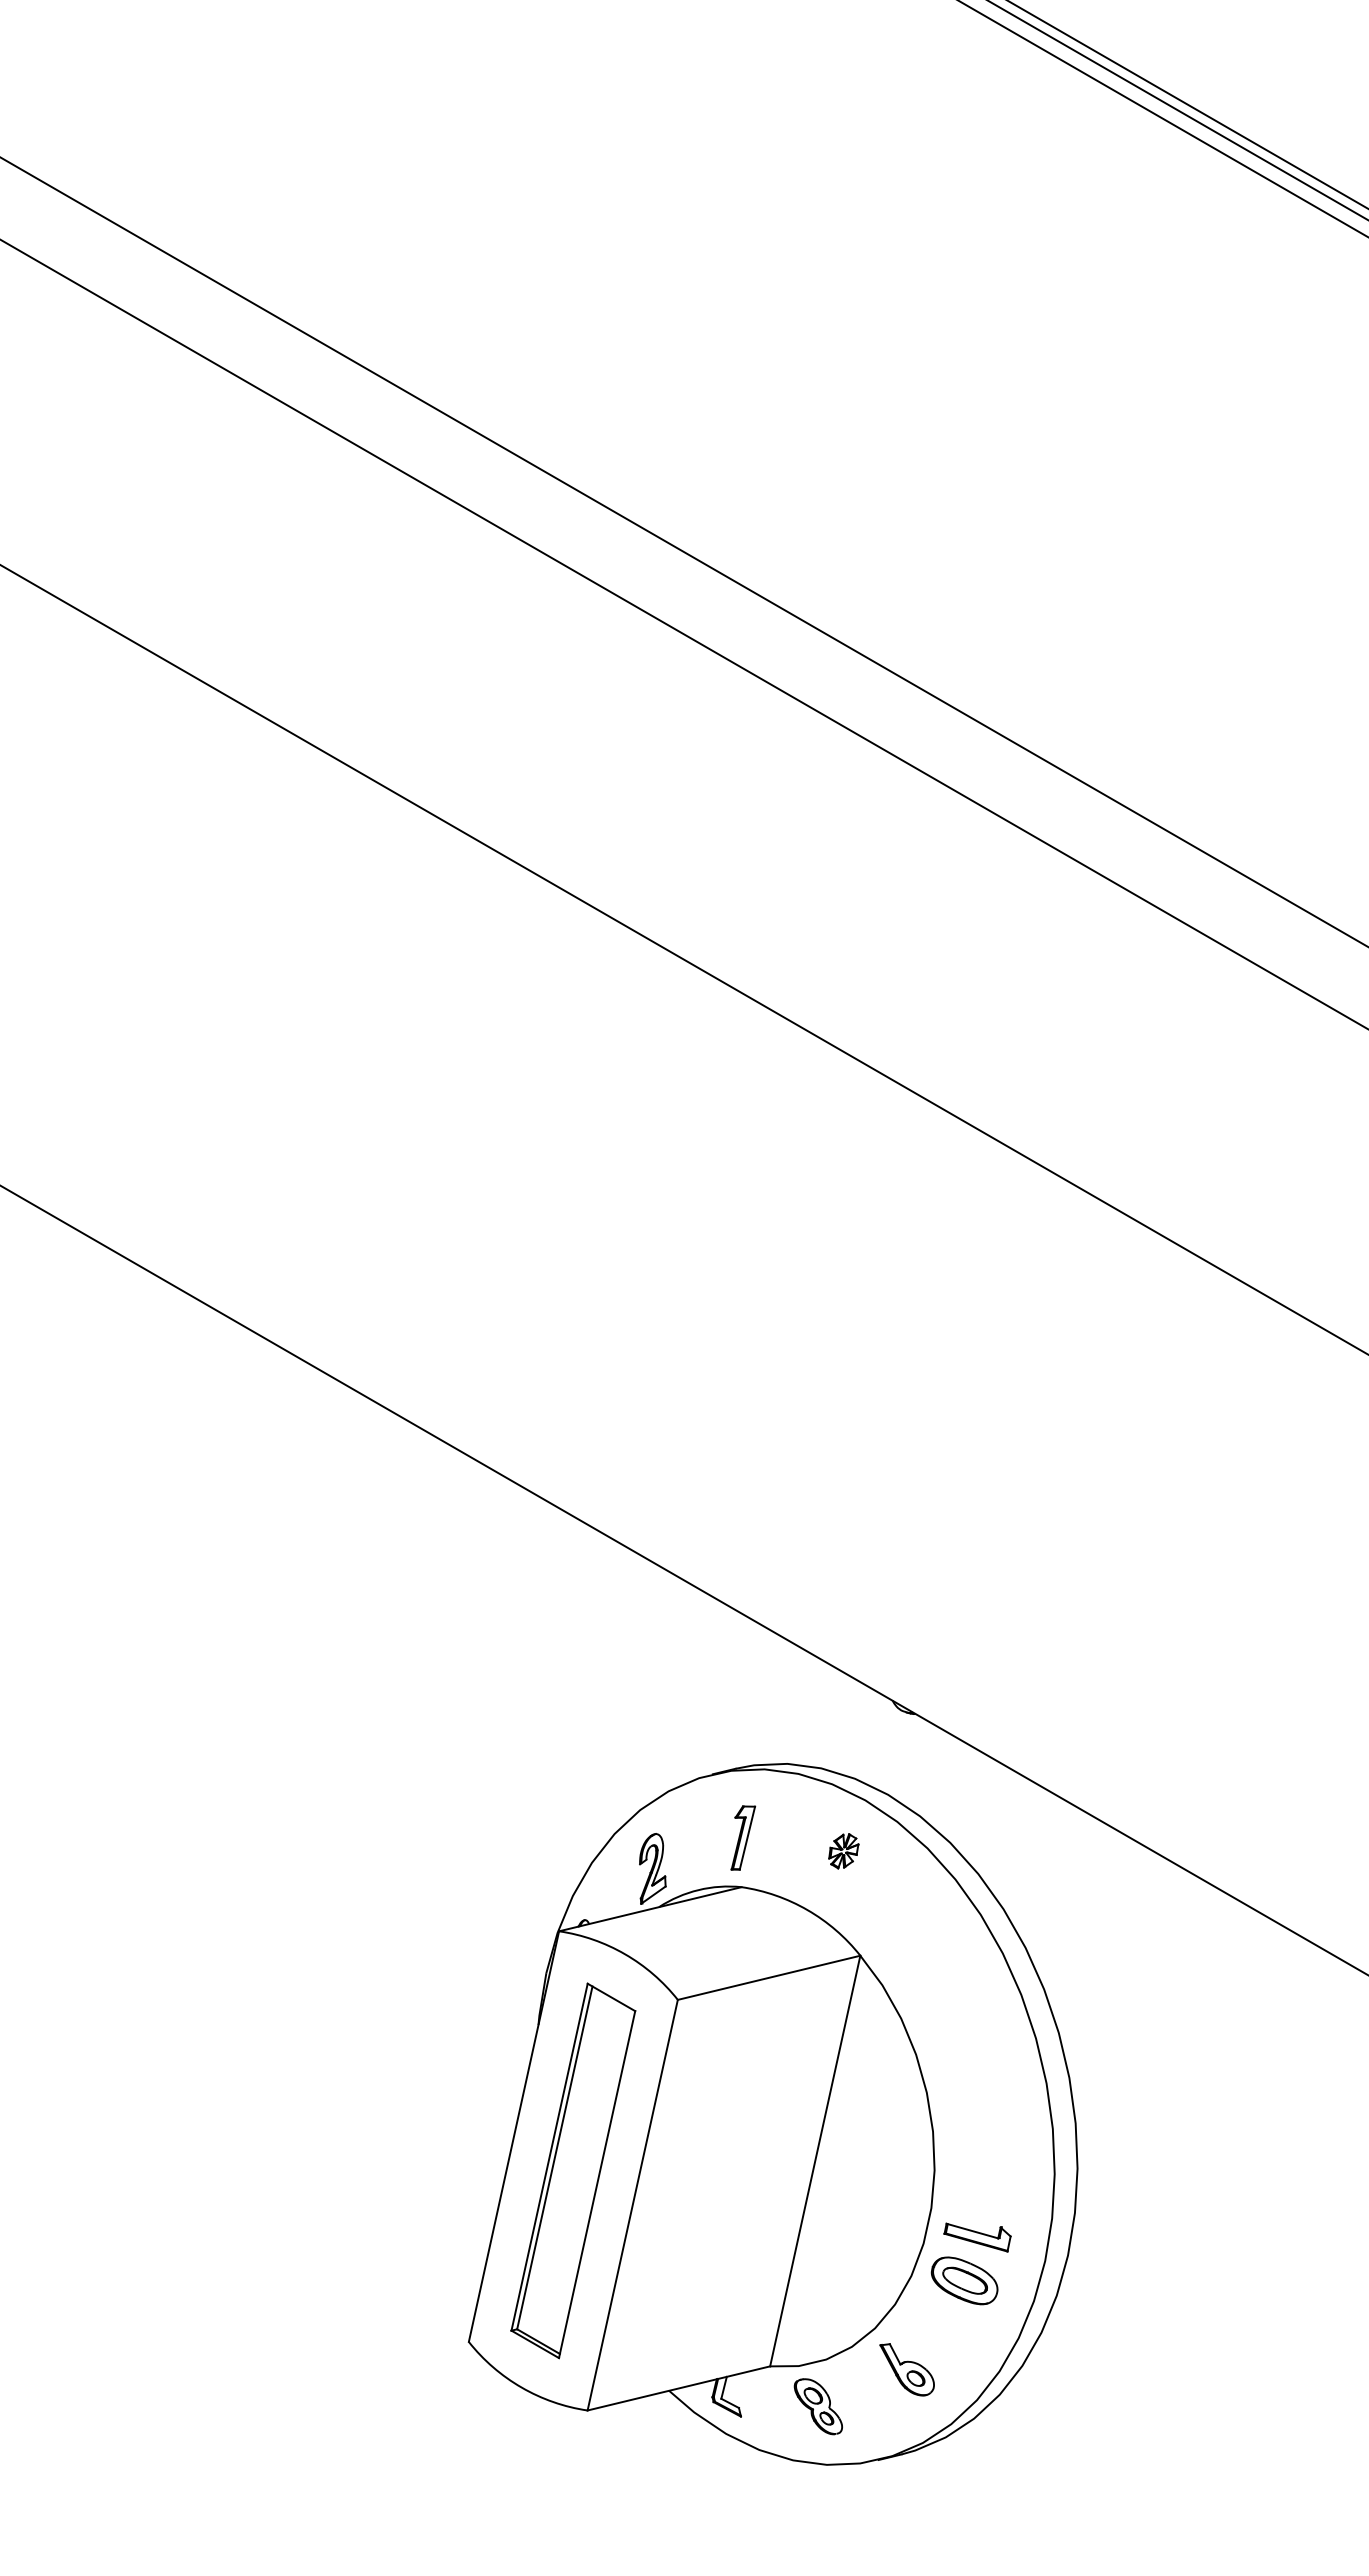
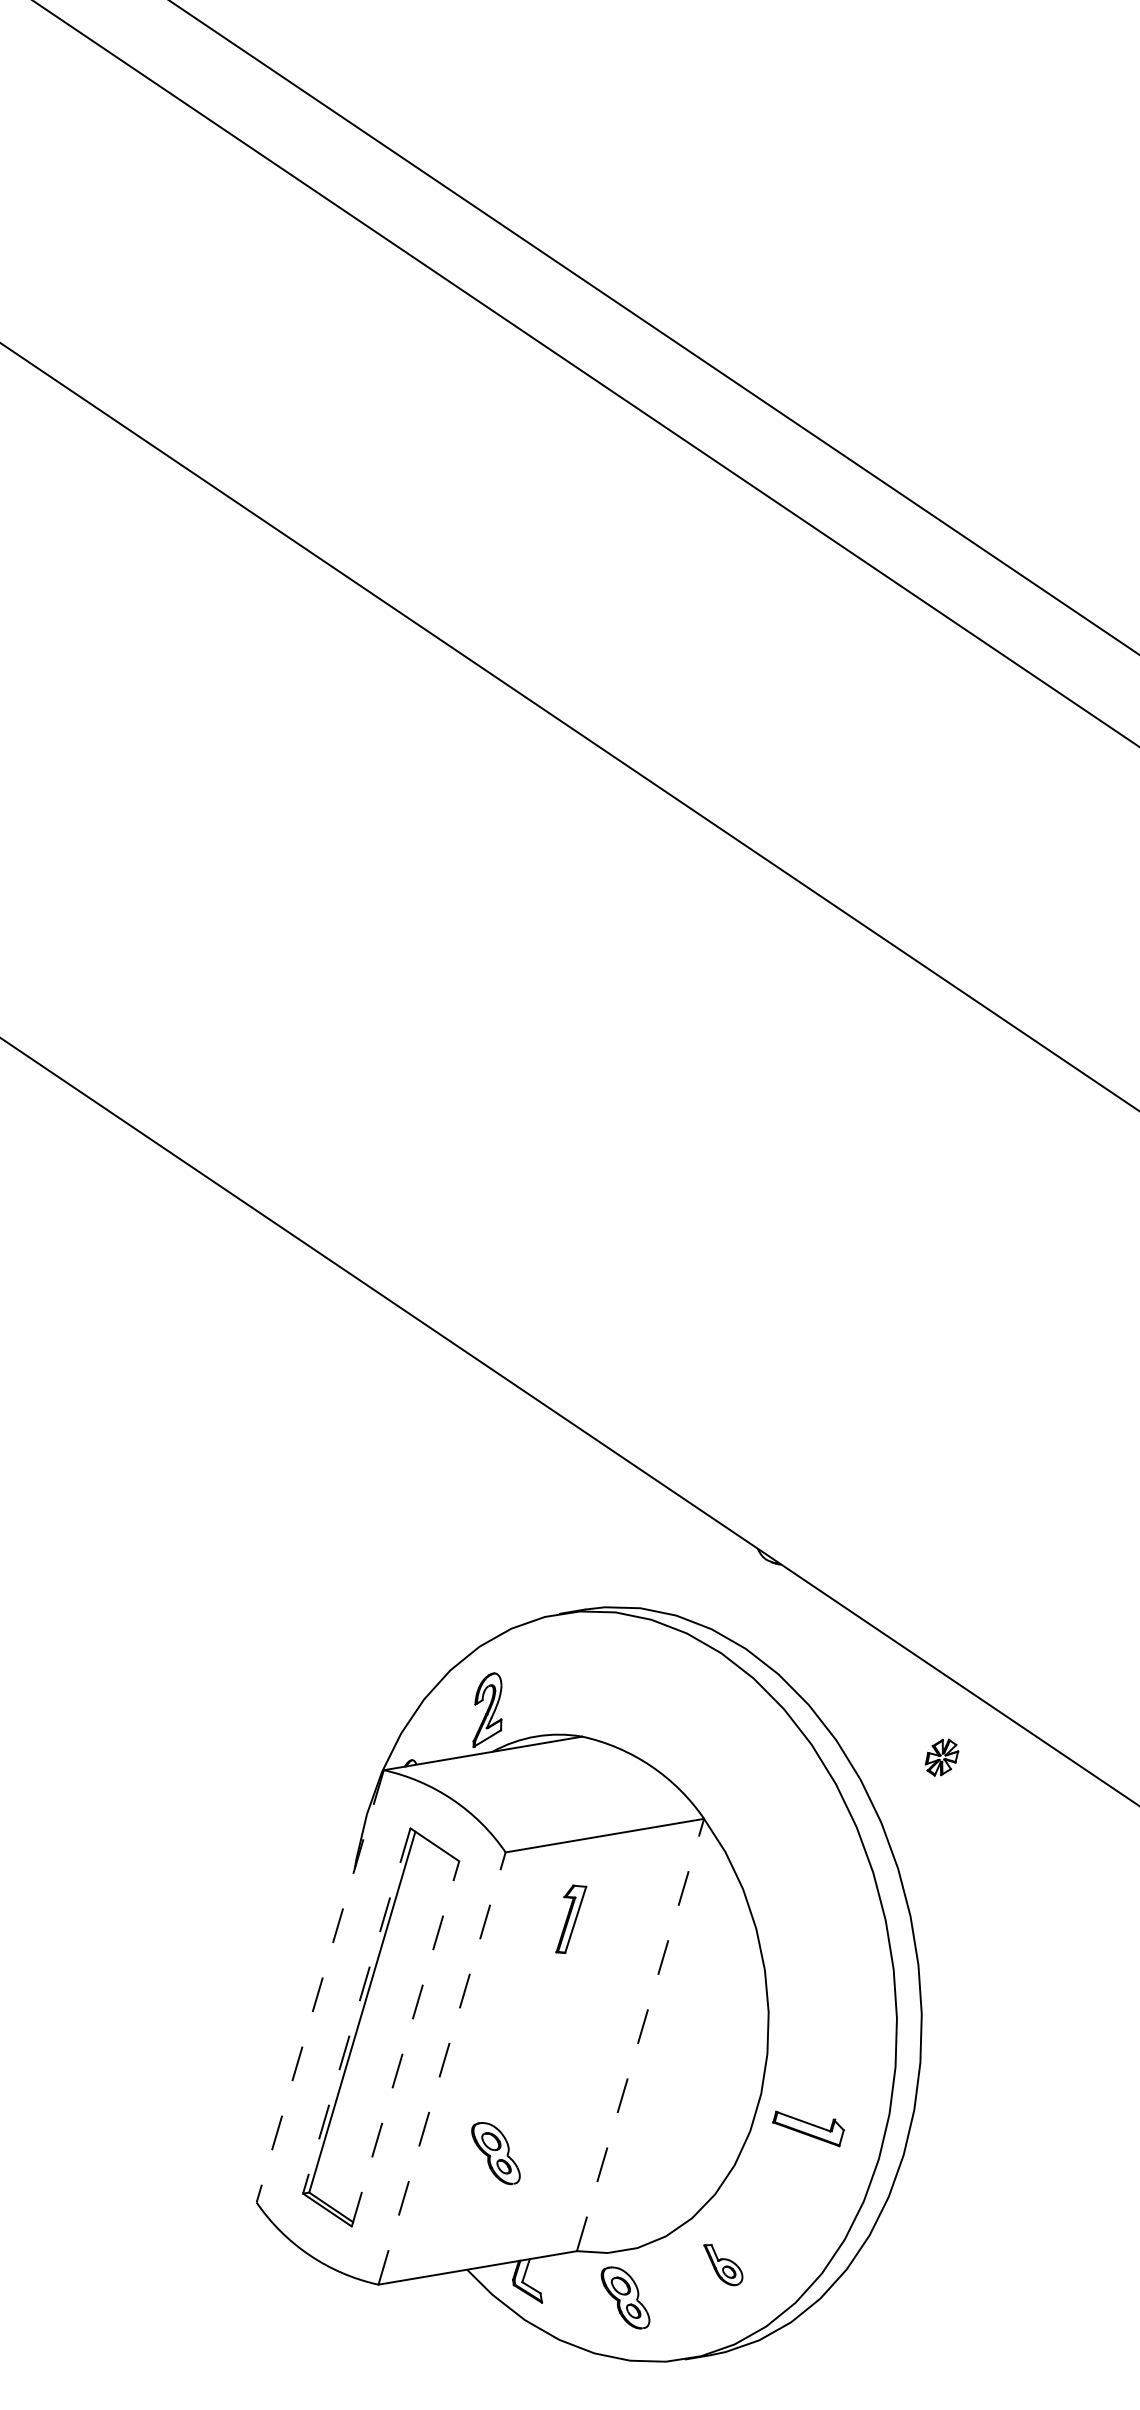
part: (743, 1837) -> (571, 1918), moved
part: (843, 1851) -> (941, 1757), moved
line: (513, 2137) -> (319, 1987), solid -> dashed
line: (549, 2157) -> (356, 2011), solid -> dashed
line: (815, 2160) -> (640, 2034), solid -> dashed
line: (597, 2184) -> (405, 2043), solid -> dashed
line: (632, 2204) -> (441, 2067), solid -> dashed
part: (687, 2280) -> (495, 2153), added
part: (964, 2280) -> (791, 2173), removed
part: (906, 2369) -> (722, 2264), size x0.7

